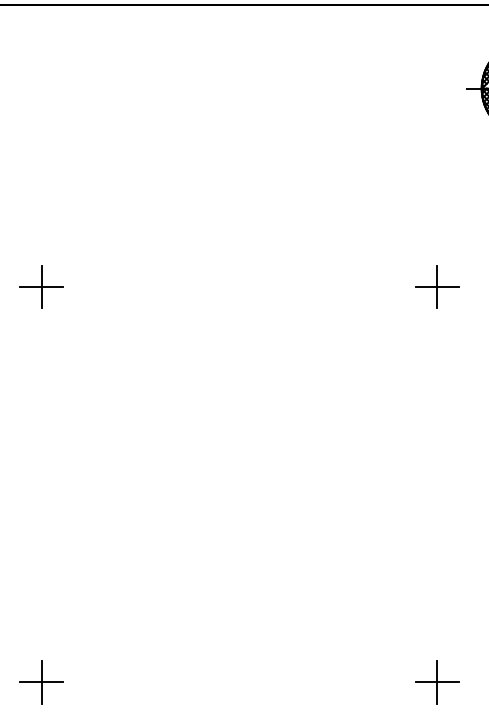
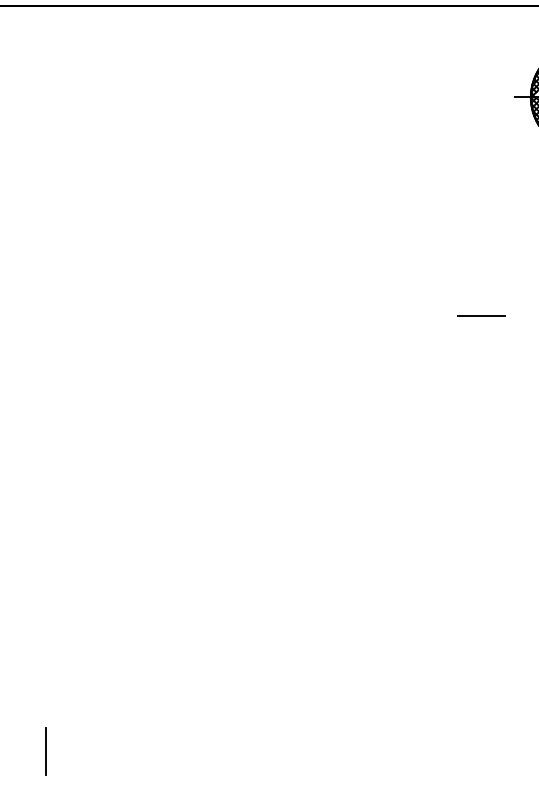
part: (41, 286) -> (45, 315), removed
line: (436, 286) -> (481, 315), removed
line: (41, 682) -> (45, 751), removed
part: (436, 682) -> (481, 751), removed

